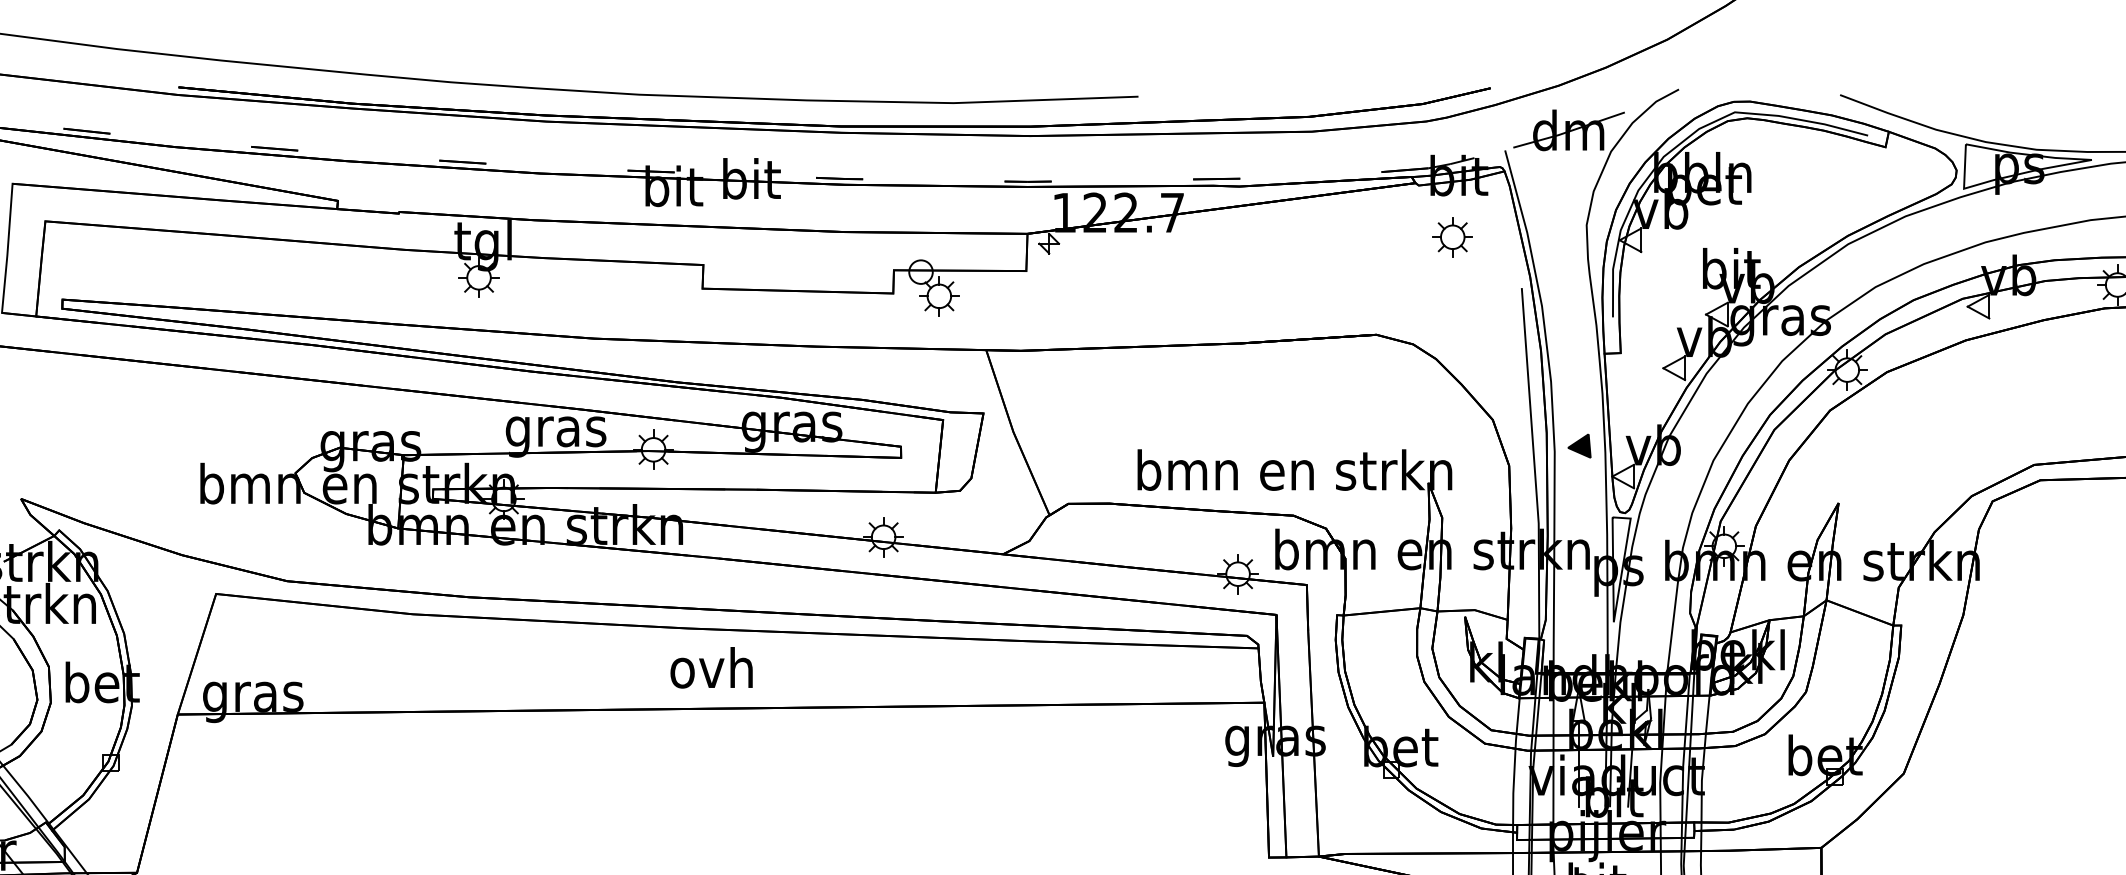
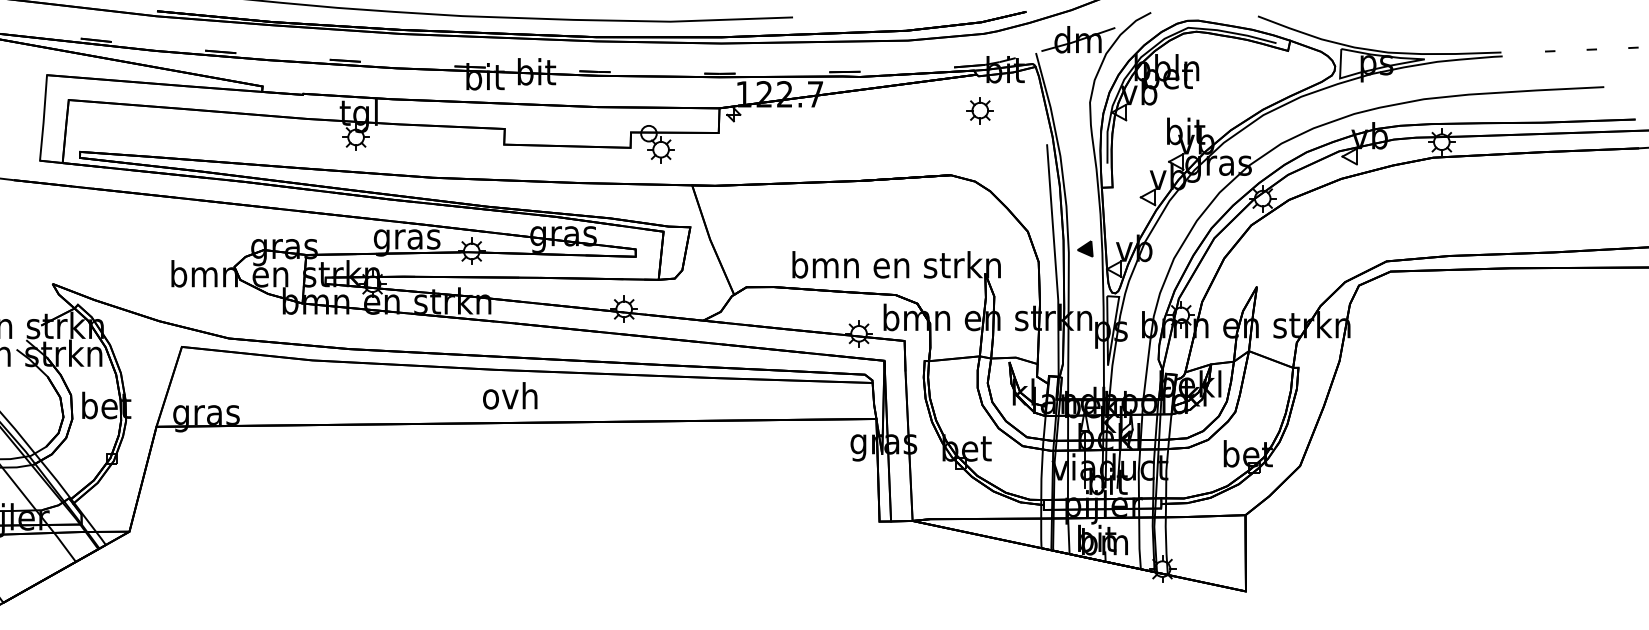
part: (1451, 237) -> (979, 110), moved

